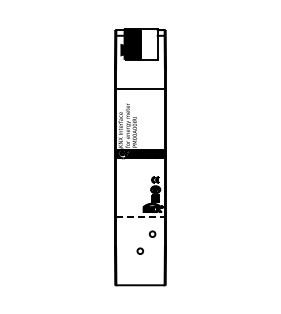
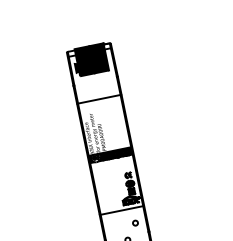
fill: (149, 43) -> (99, 57), added
line: (140, 217) -> (122, 210), dashed -> solid

